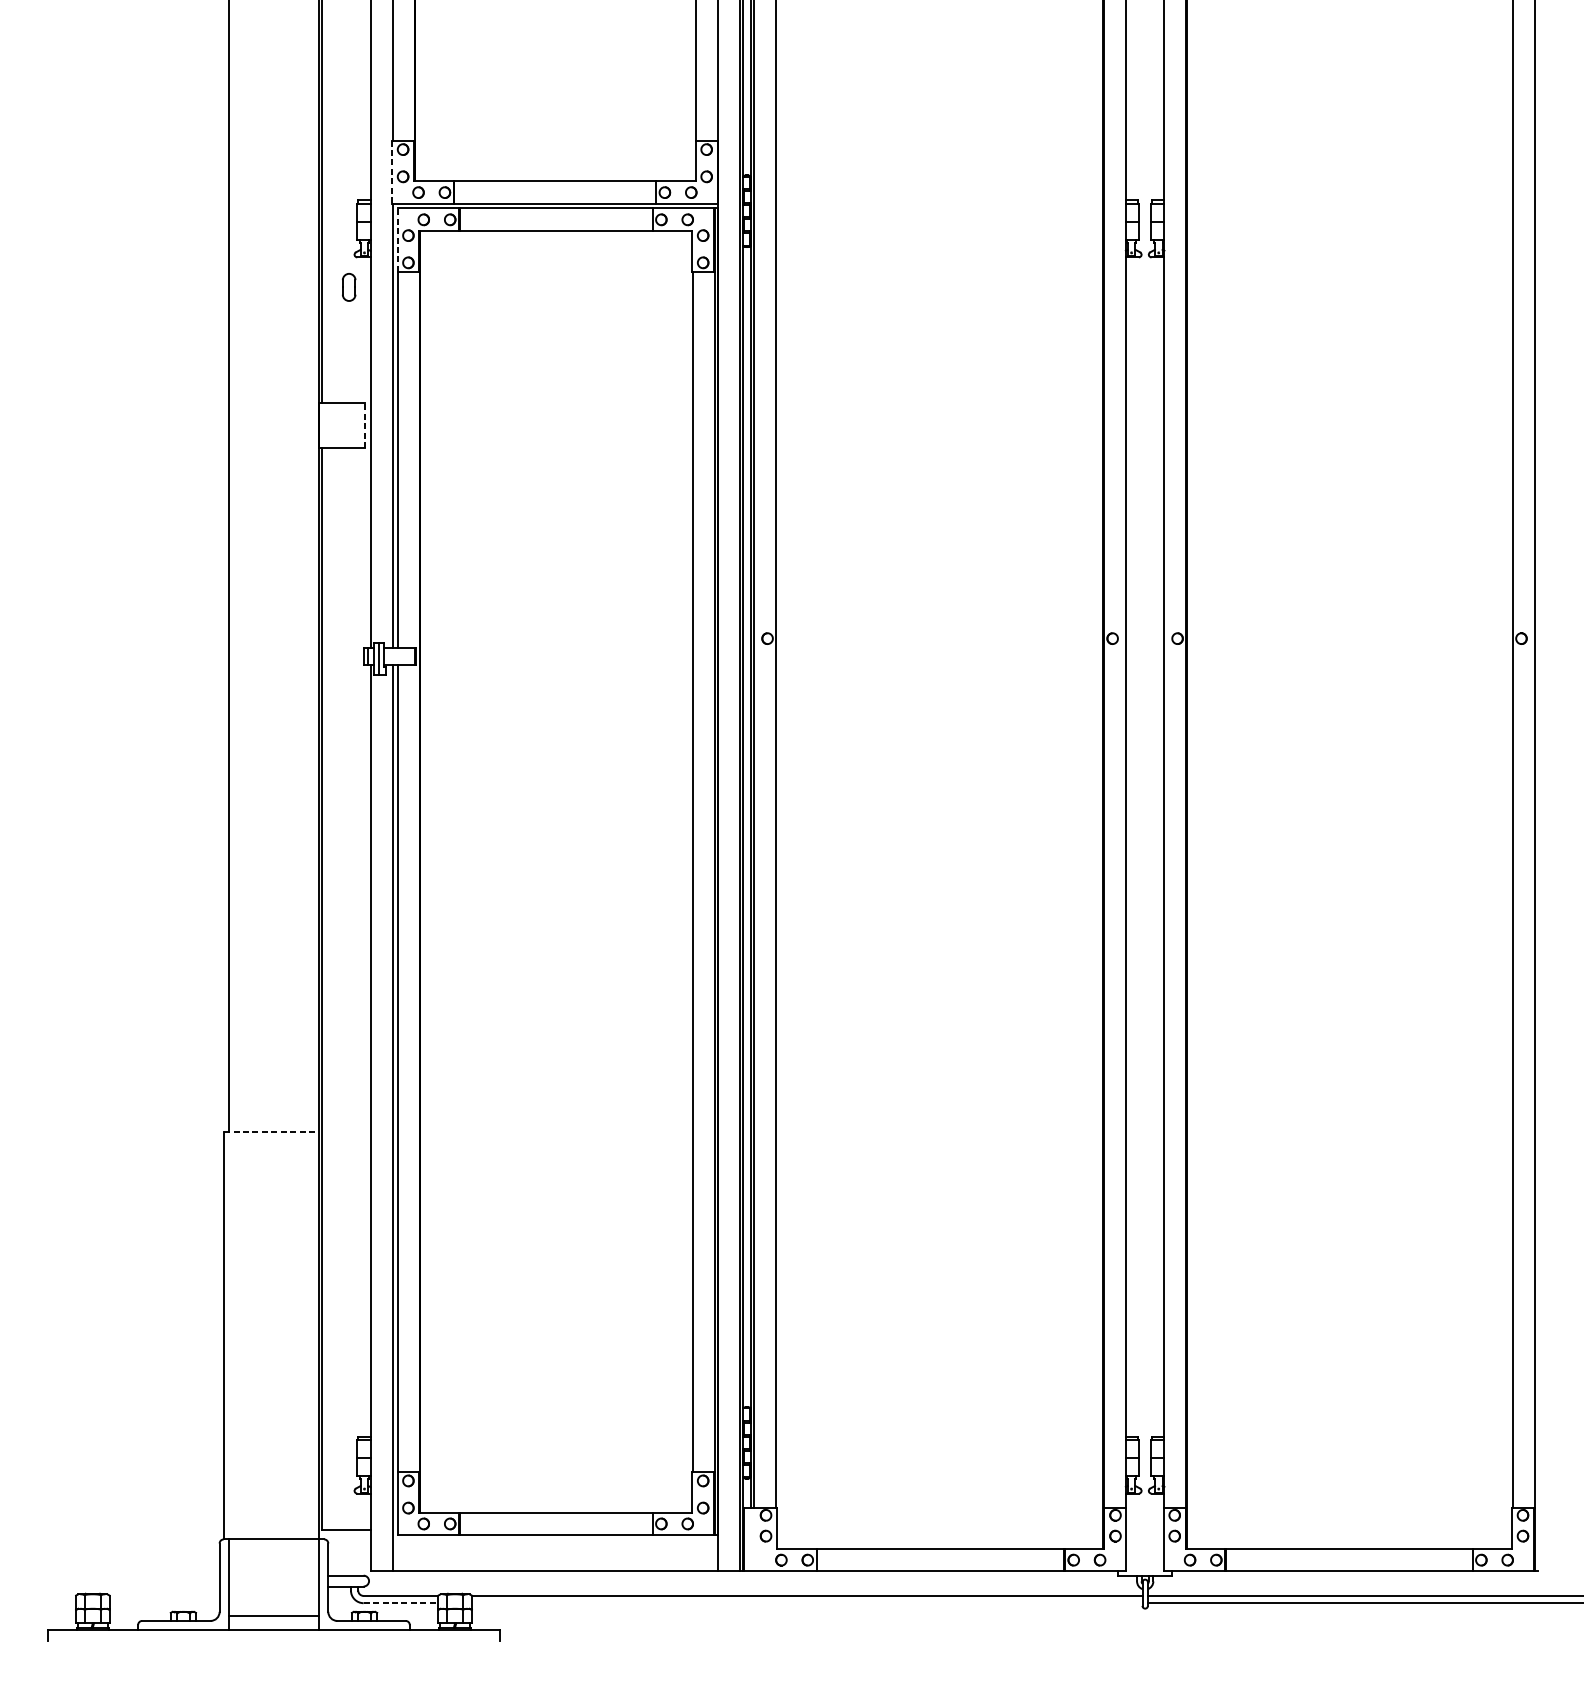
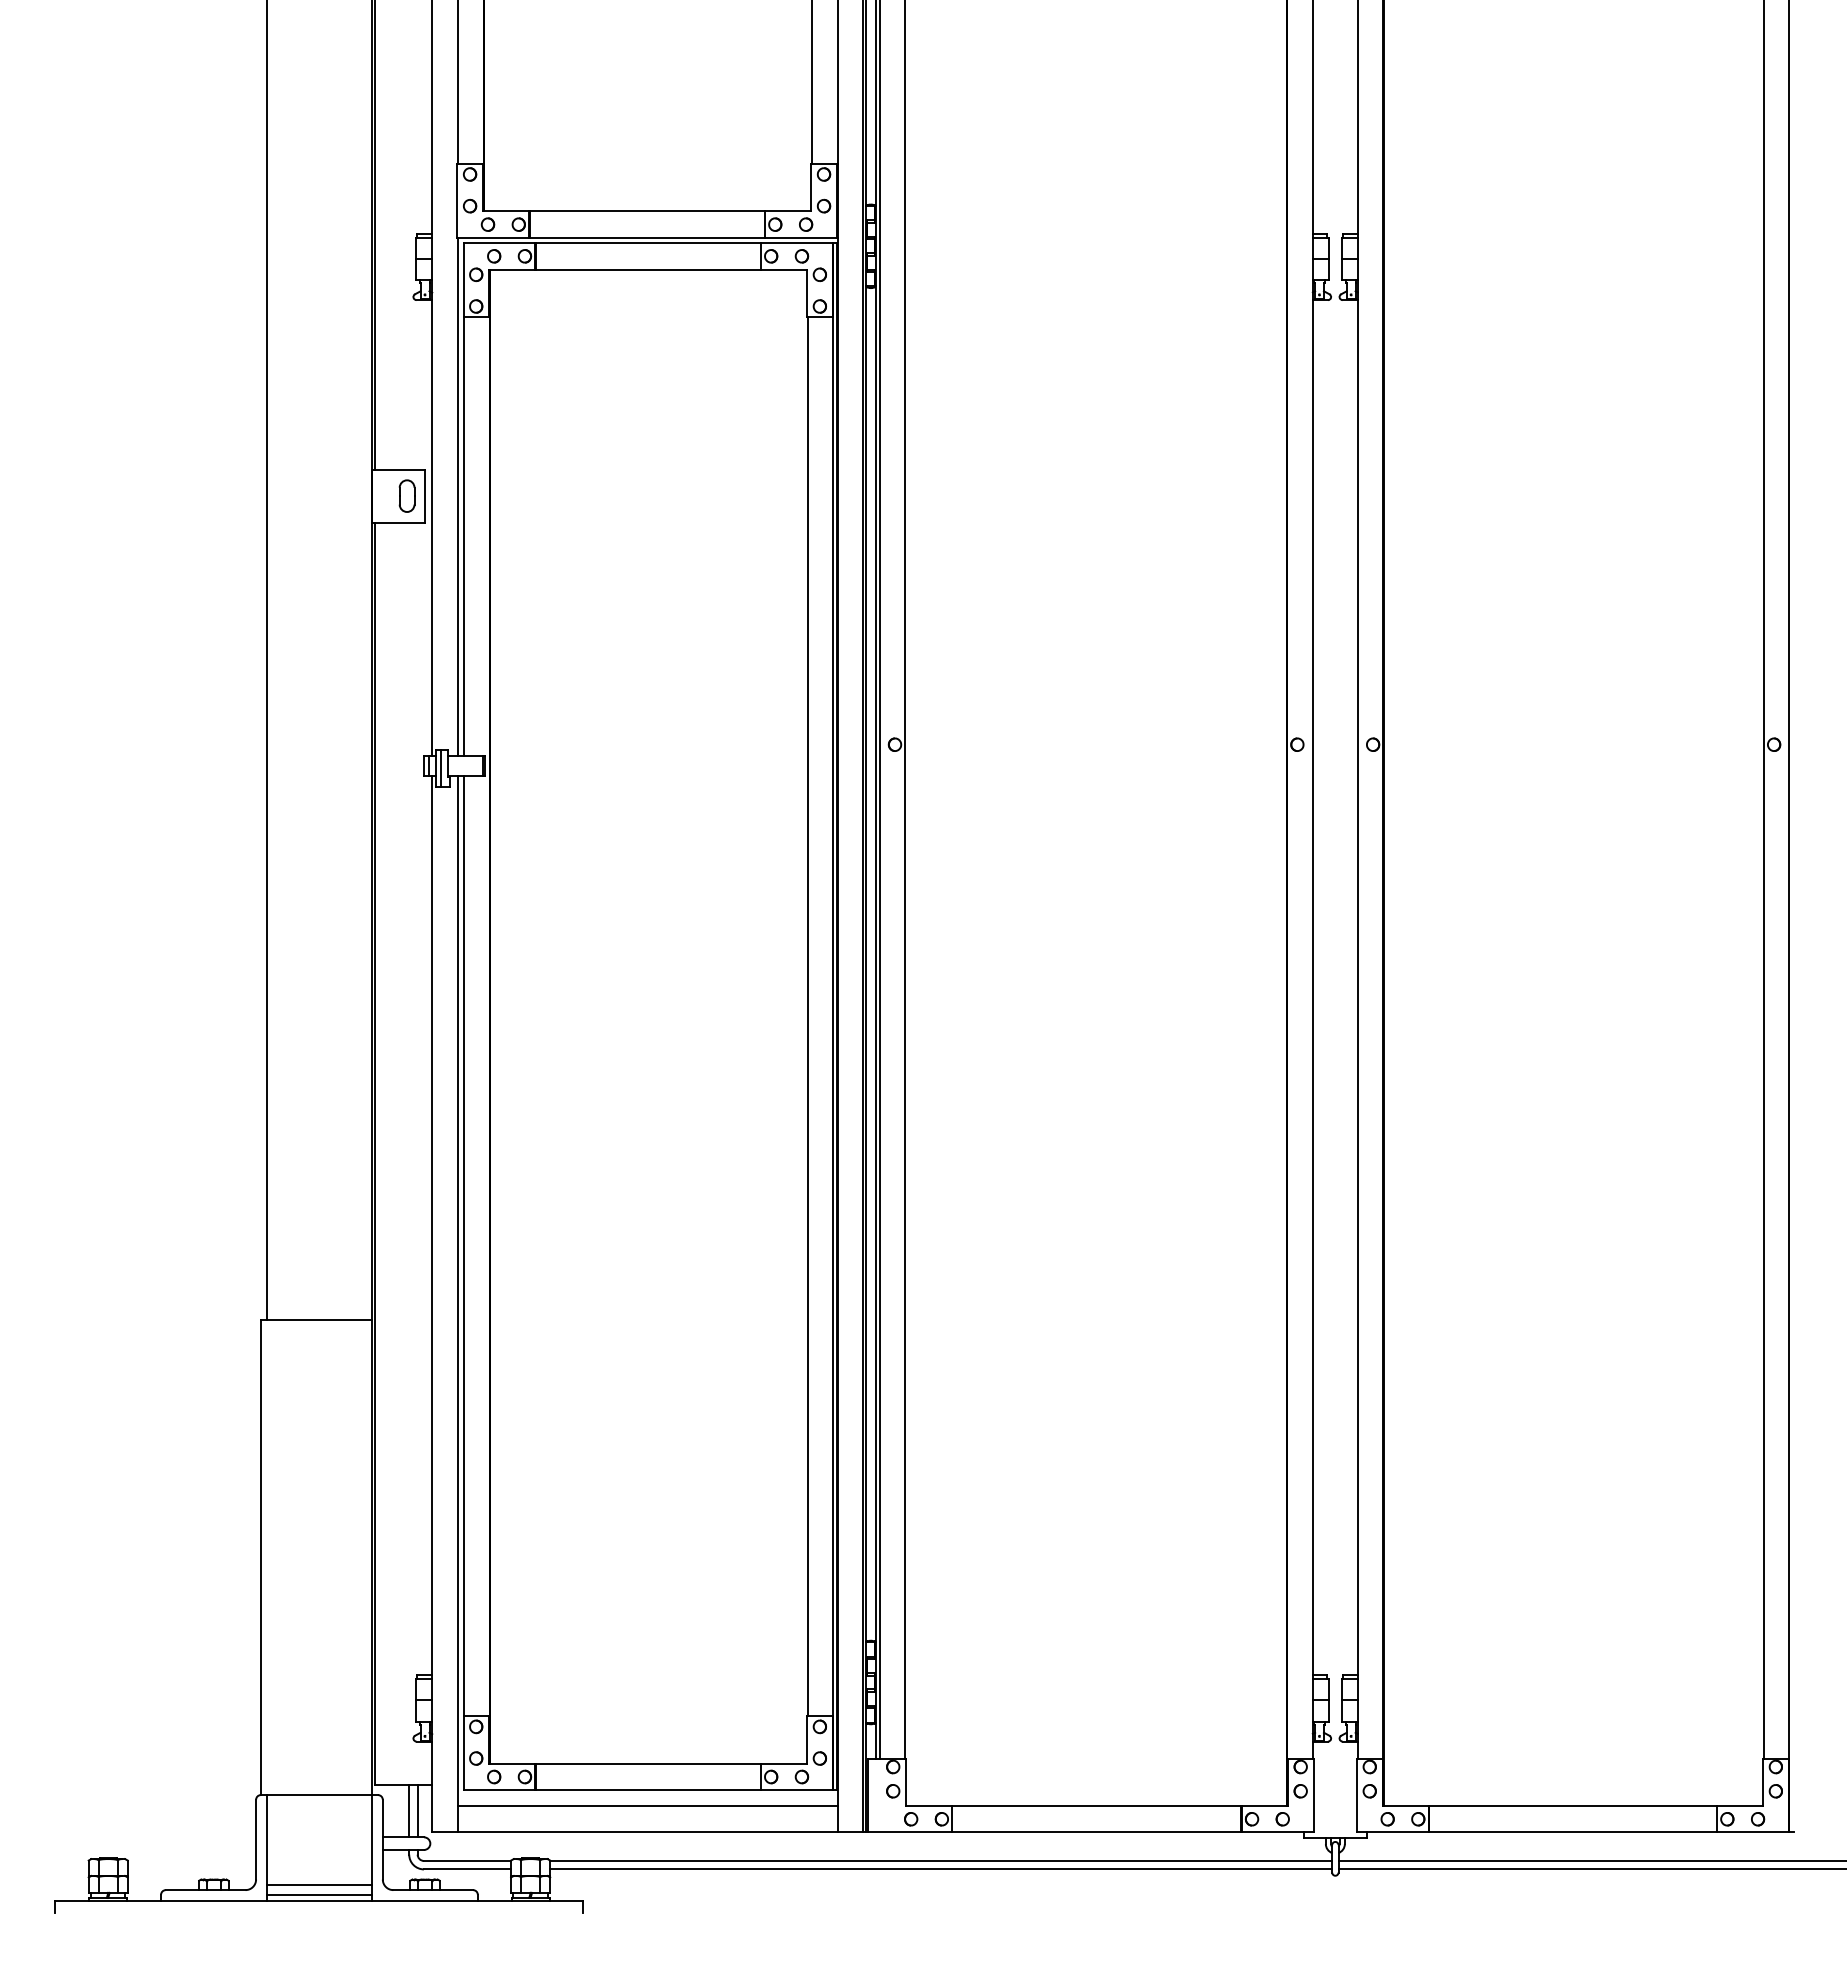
line: (392, 171) -> (457, 200), dashed -> solid
line: (397, 240) -> (463, 280), dashed -> solid
part: (348, 286) -> (406, 495), moved
line: (364, 424) -> (425, 495), dashed -> solid
line: (272, 1131) -> (317, 1319), dashed -> solid
line: (555, 1549) -> (647, 1806), added
line: (351, 1552) -> (409, 1810), added
line: (358, 1552) -> (417, 1810), added
line: (400, 1603) -> (467, 1869), dashed -> solid
line: (807, 1603) -> (941, 1869), added
line: (274, 1625) -> (319, 1895), added

